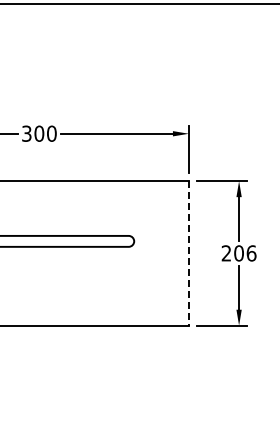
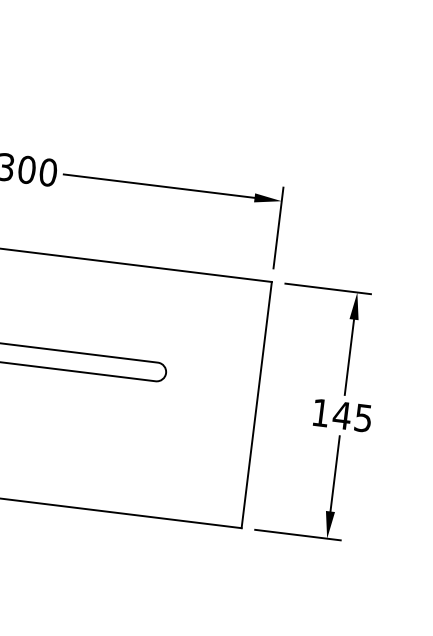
line: (188, 253) -> (256, 405), dashed -> solid
text: (238, 253) -> (341, 415), 206 -> 145

